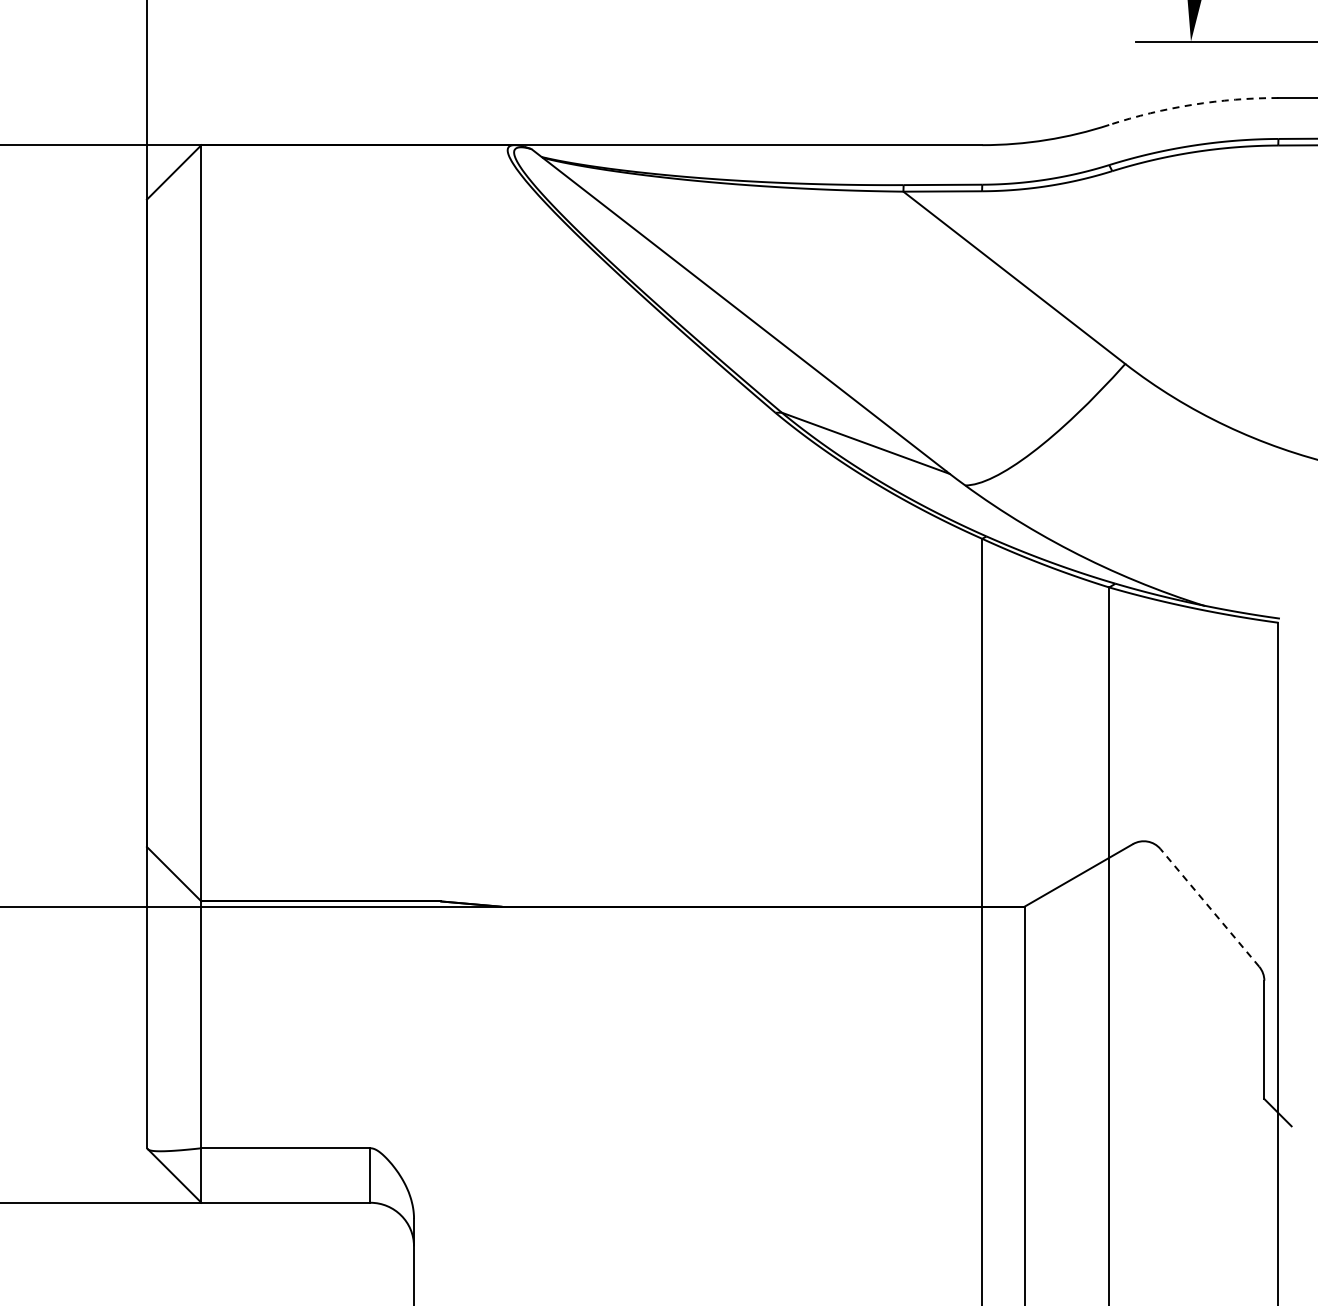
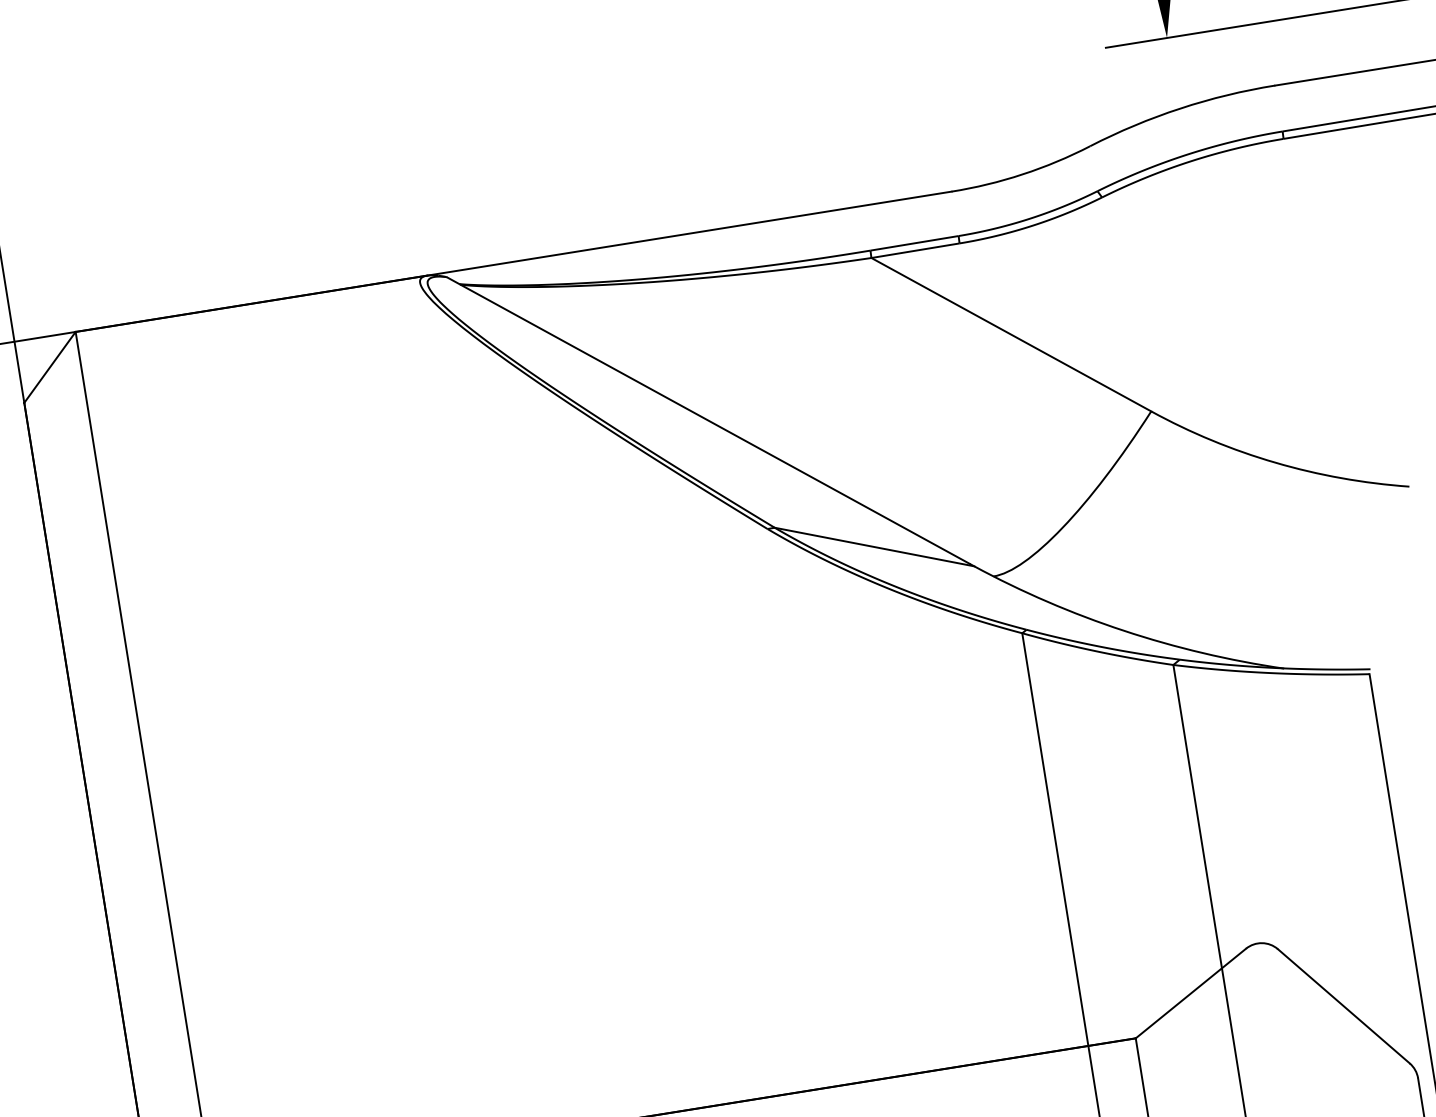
arc: (1192, 104) -> (1180, 108), dashed -> solid
line: (1209, 907) -> (1343, 1005), dashed -> solid

